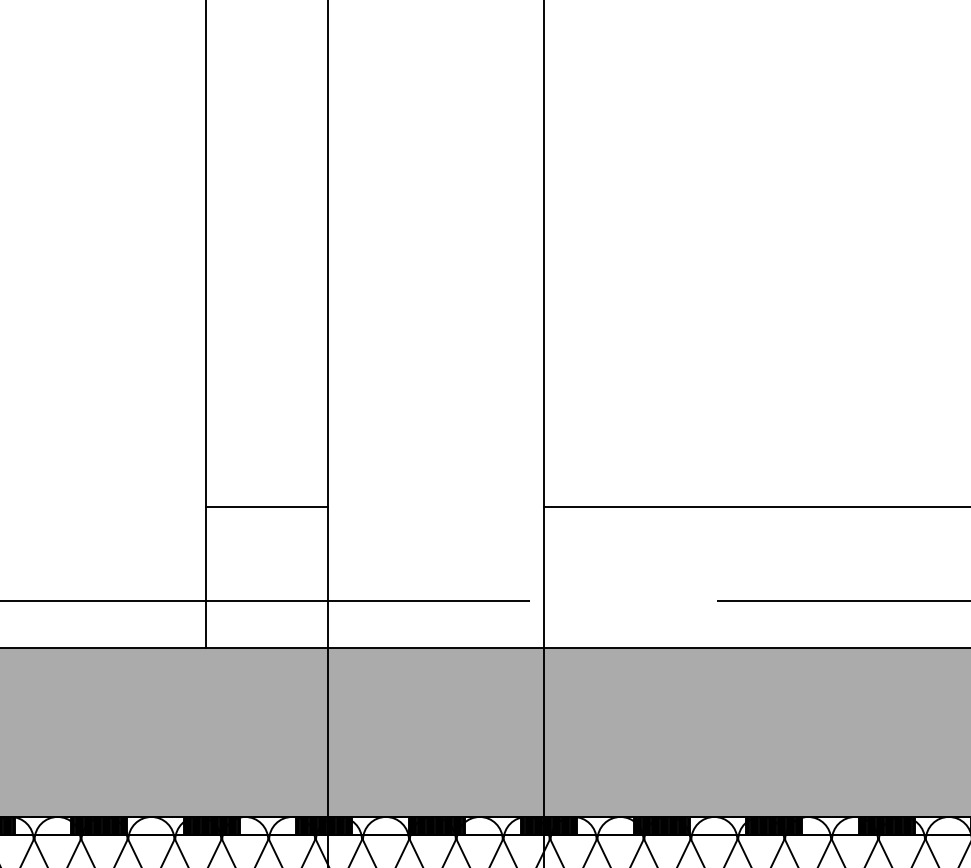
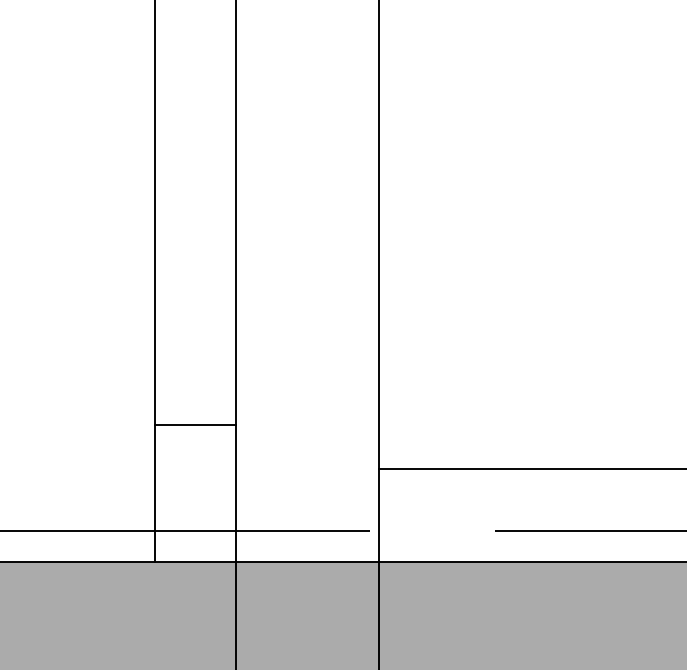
line: (266, 506) -> (195, 424), moved

